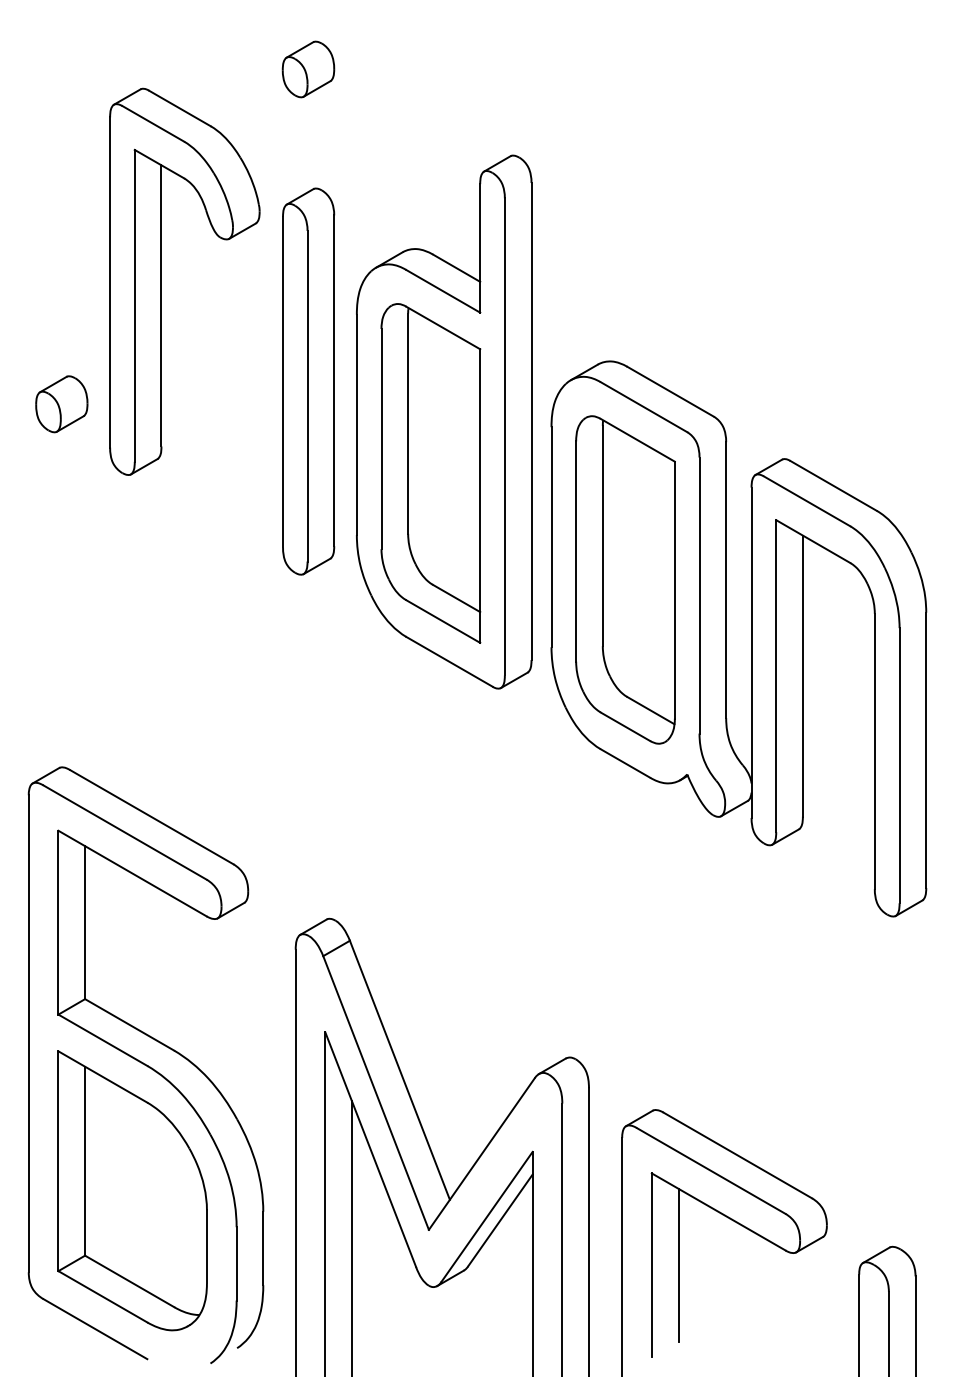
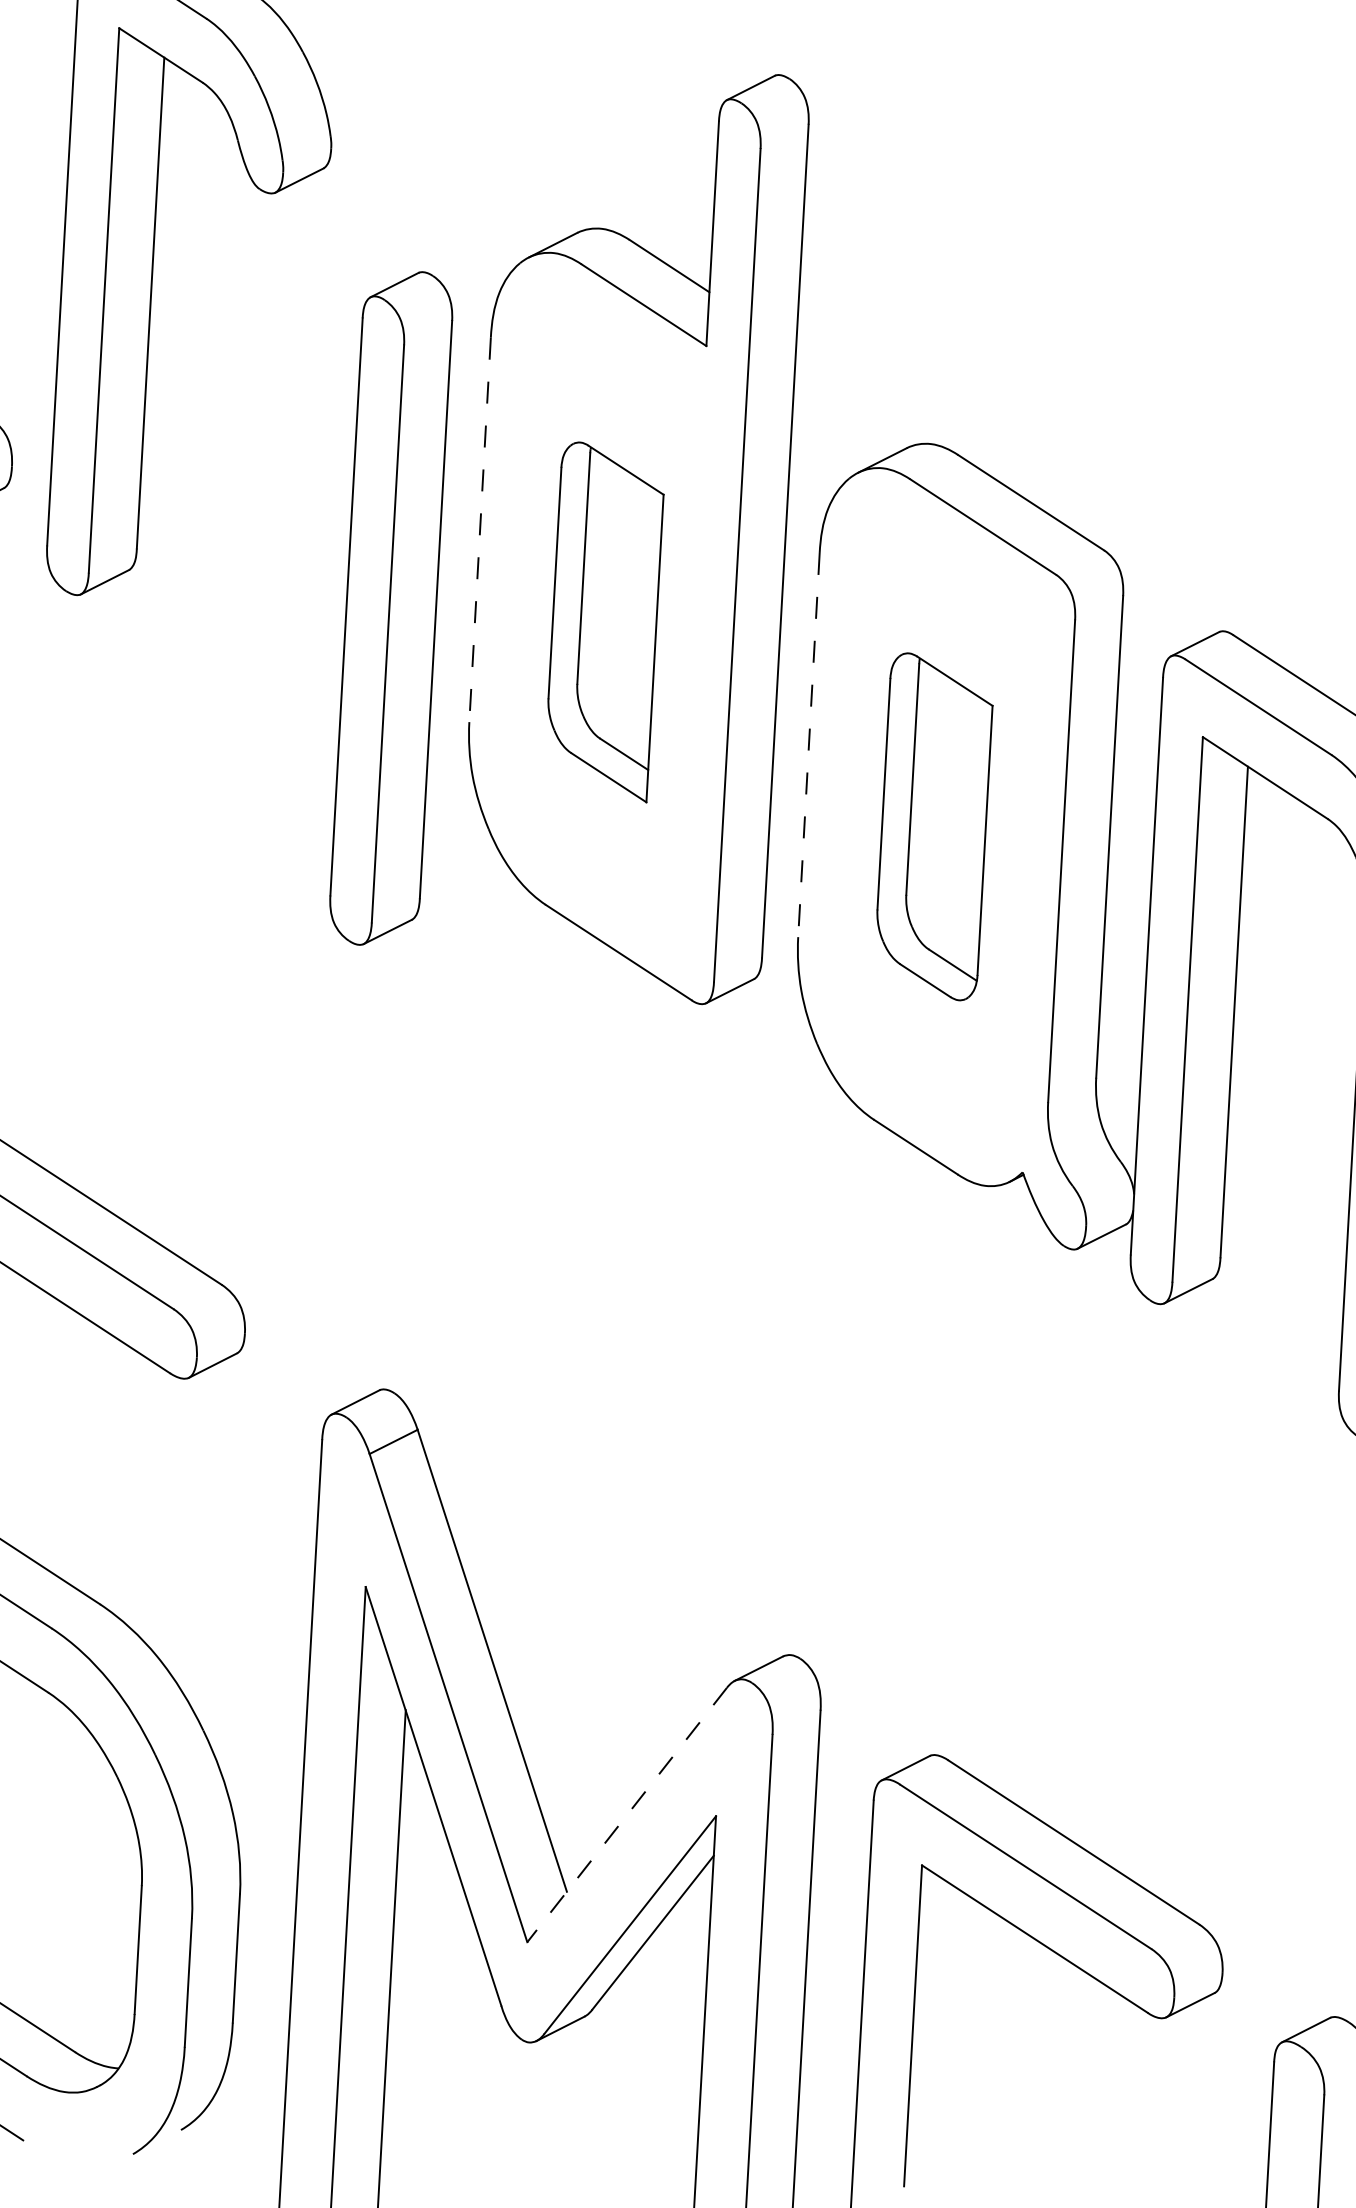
part: (308, 381) -> (391, 608), moved
line: (356, 425) -> (479, 530), solid -> dashed
part: (430, 473) -> (603, 621), size x0.6
line: (551, 537) -> (808, 745), solid -> dashed
part: (625, 579) -> (933, 826), size x0.6
line: (481, 1154) -> (626, 1815), solid -> dashed
line: (678, 1264) -> (959, 2026), removed

